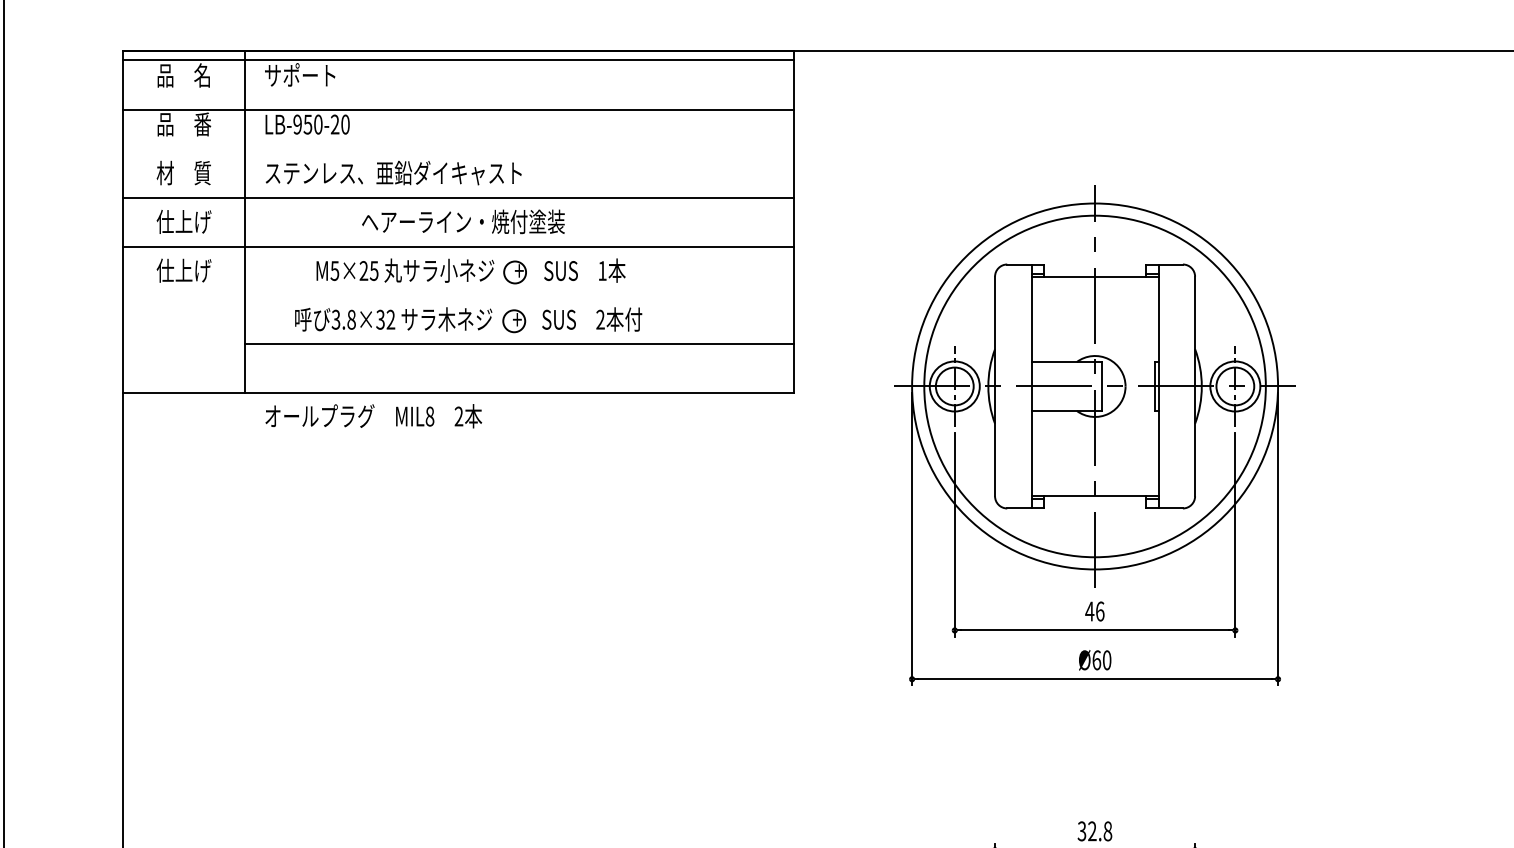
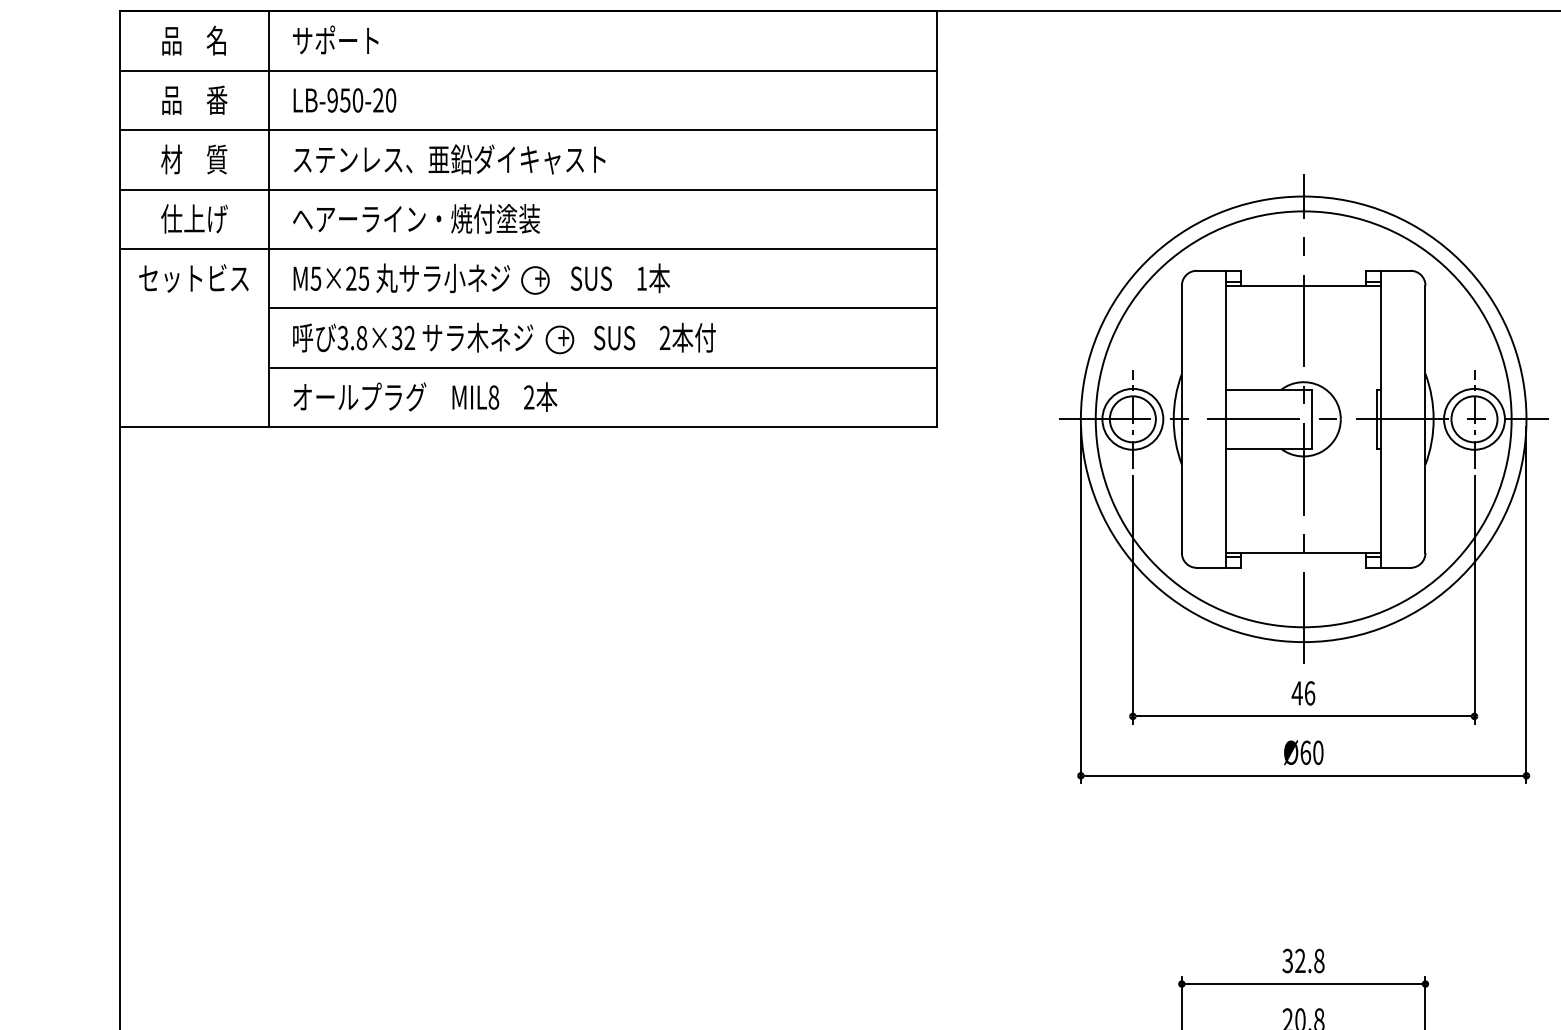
line: (458, 60) -> (528, 71), moved
line: (458, 110) -> (528, 130), moved
text: (463, 221) -> (416, 218), moved
text: (183, 270) -> (193, 278), 仕上げ -> セットビス
part: (470, 271) -> (481, 279), moved
line: (519, 295) -> (602, 308), added
part: (468, 320) -> (504, 338), moved
text: (373, 416) -> (425, 397), moved

